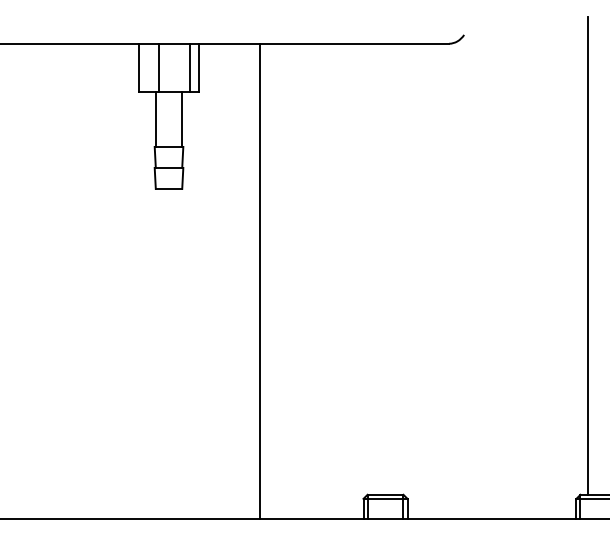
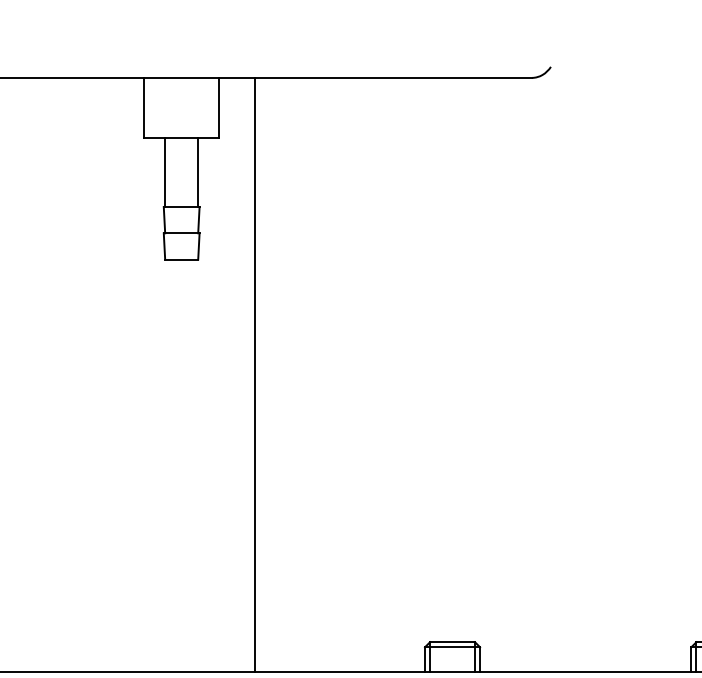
line: (159, 67) -> (169, 107), removed
line: (189, 67) -> (207, 107), removed
line: (259, 281) -> (254, 375), moved

